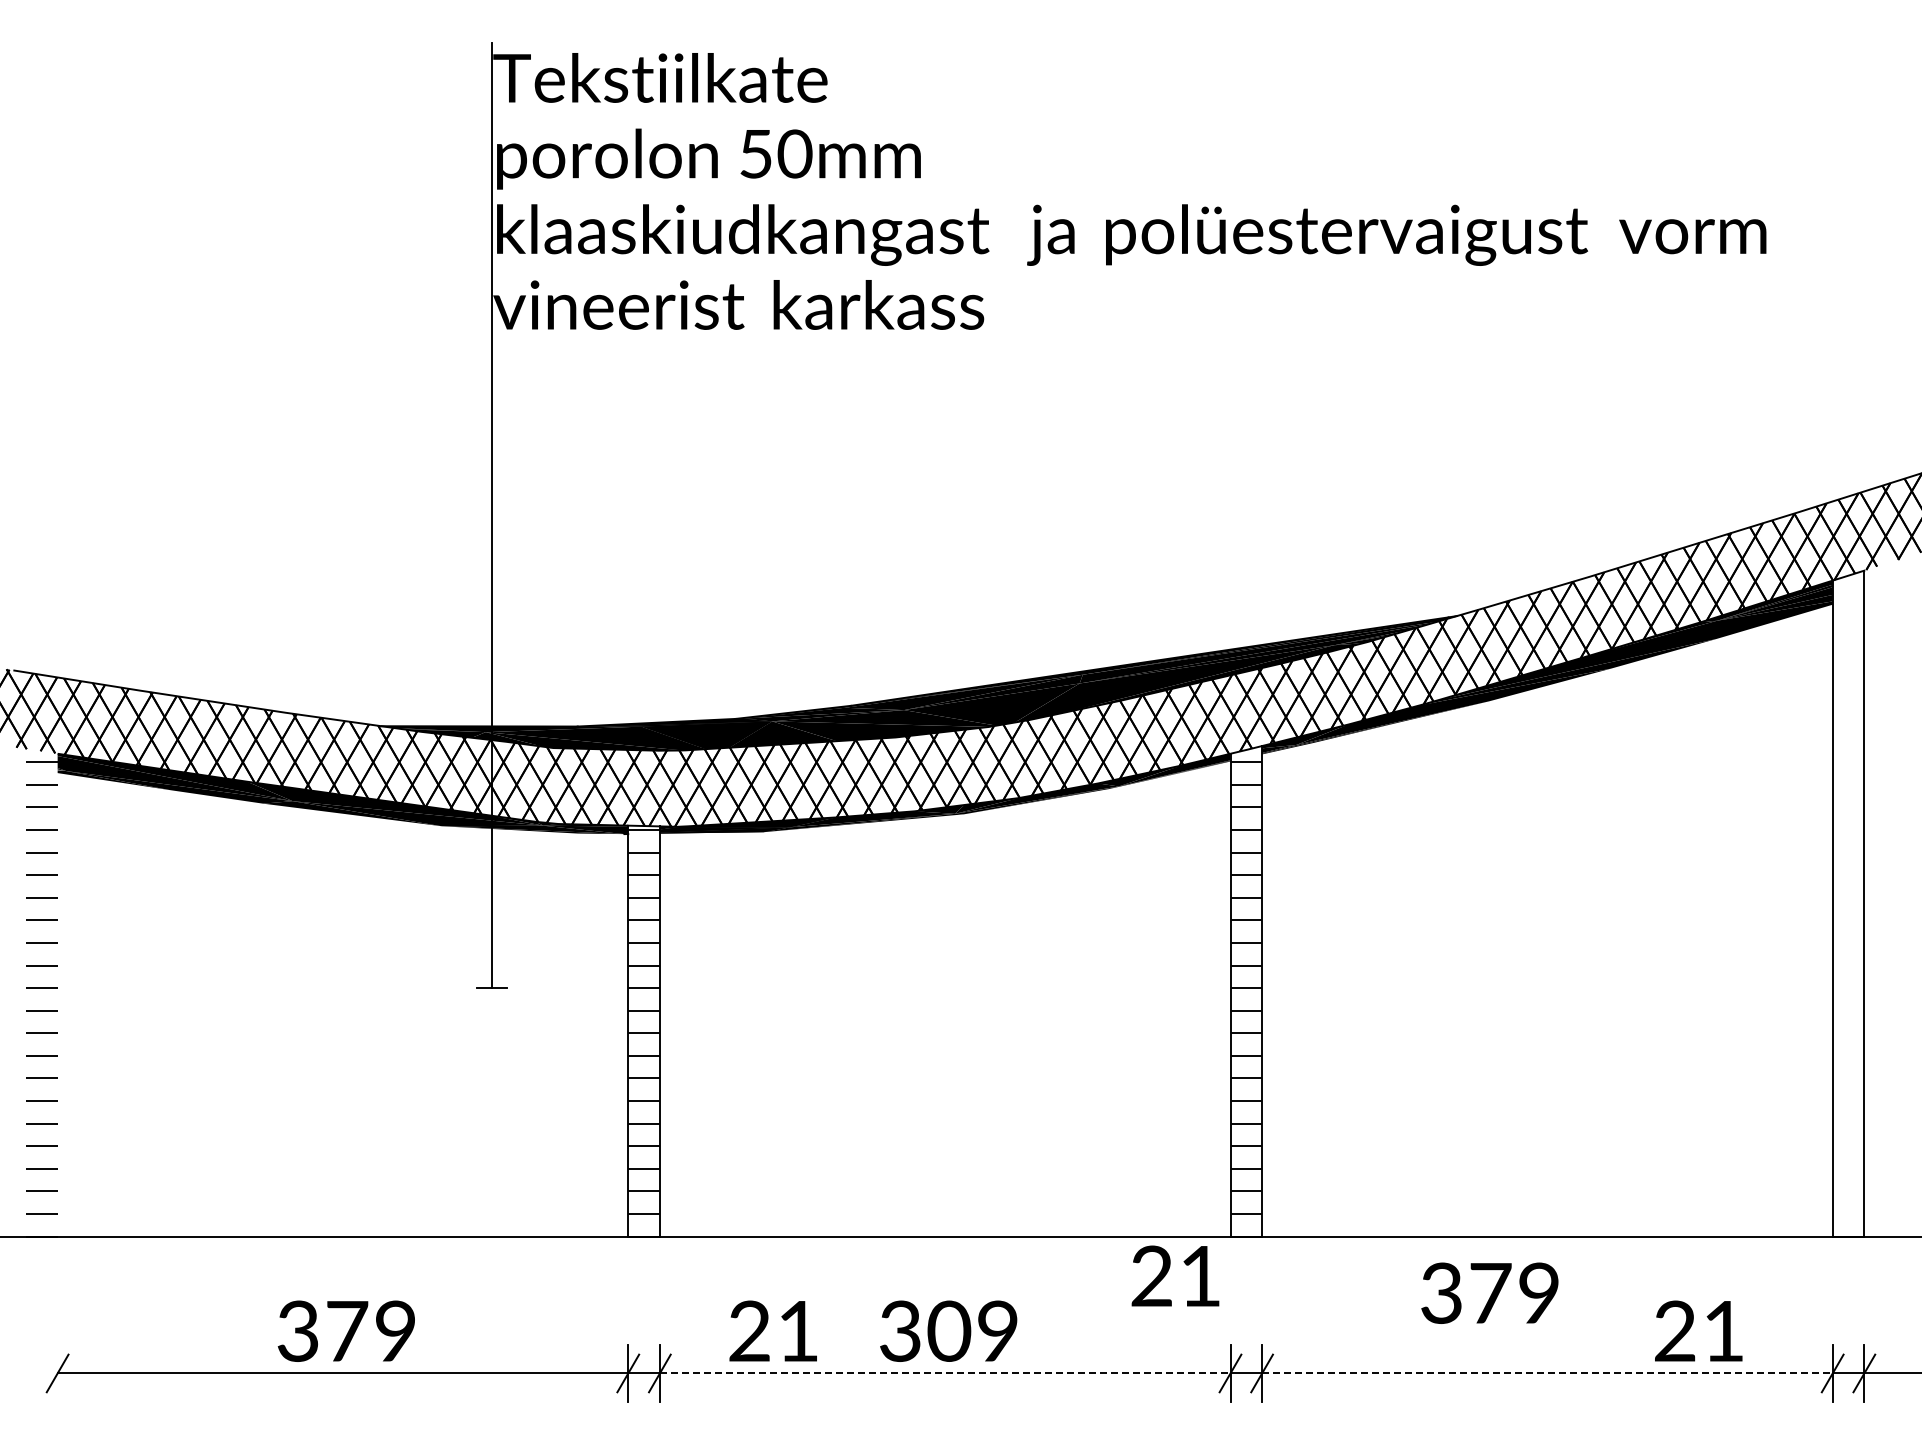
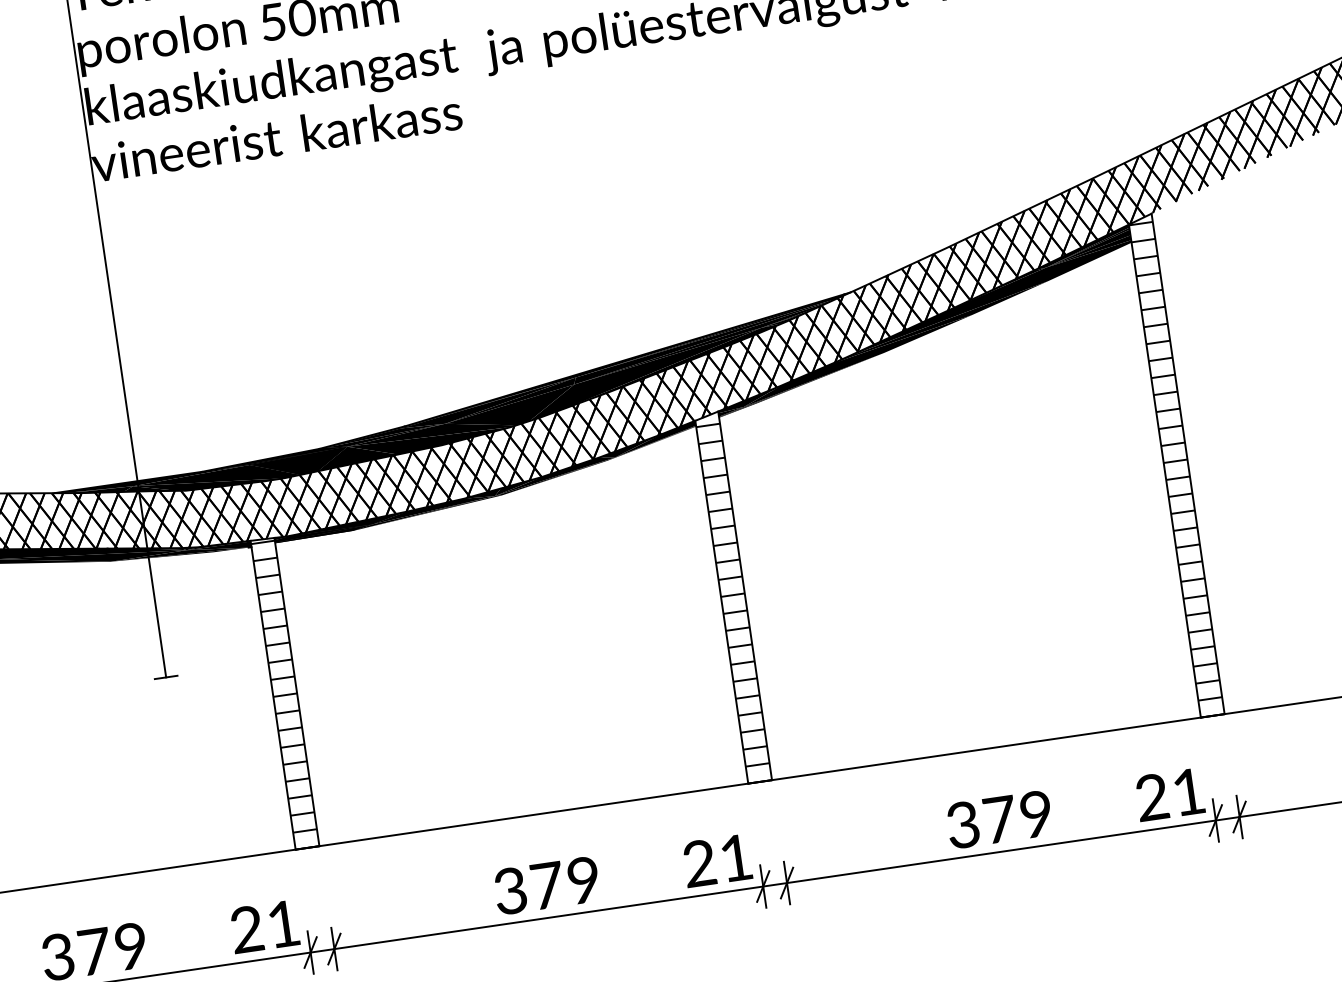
hatch: (1848, 908) -> (1176, 469), added
text: (1175, 1275) -> (717, 860), moved
text: (1489, 1292) -> (999, 819), moved
text: (772, 1330) -> (264, 926), moved
text: (949, 1330) -> (547, 885), 309 -> 379
text: (1698, 1330) -> (1169, 794), moved
line: (945, 1373) -> (549, 917), dashed -> solid
line: (1547, 1373) -> (1001, 851), dashed -> solid

